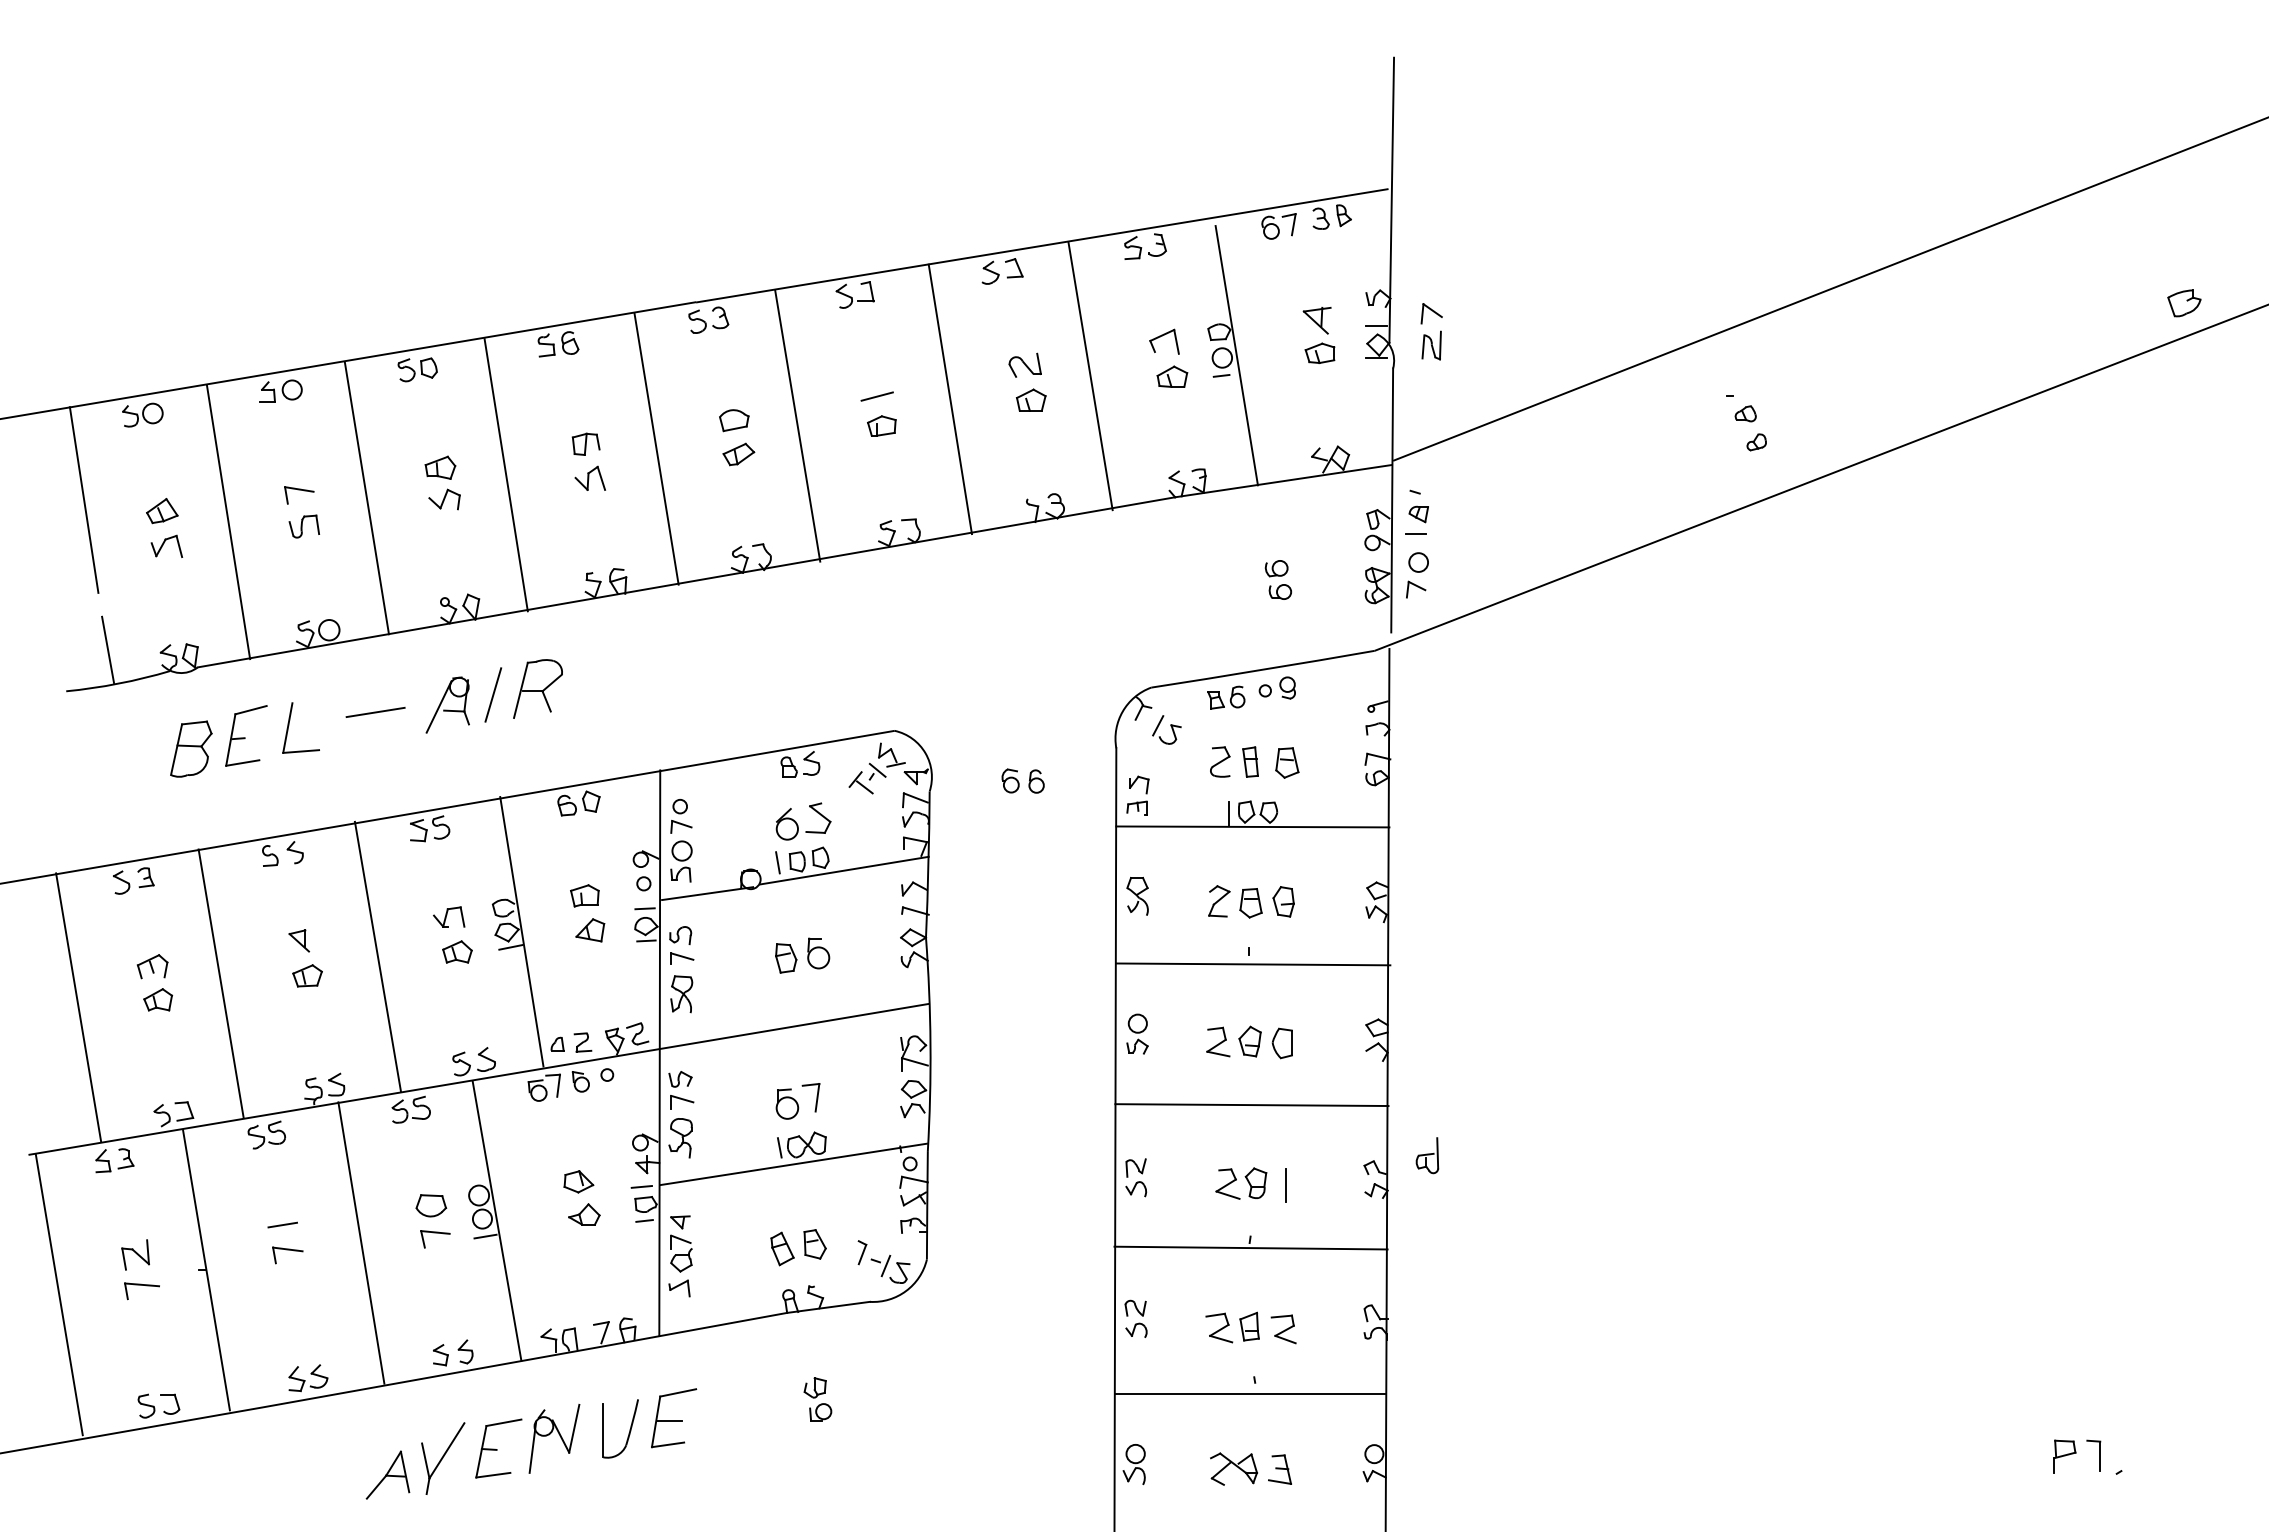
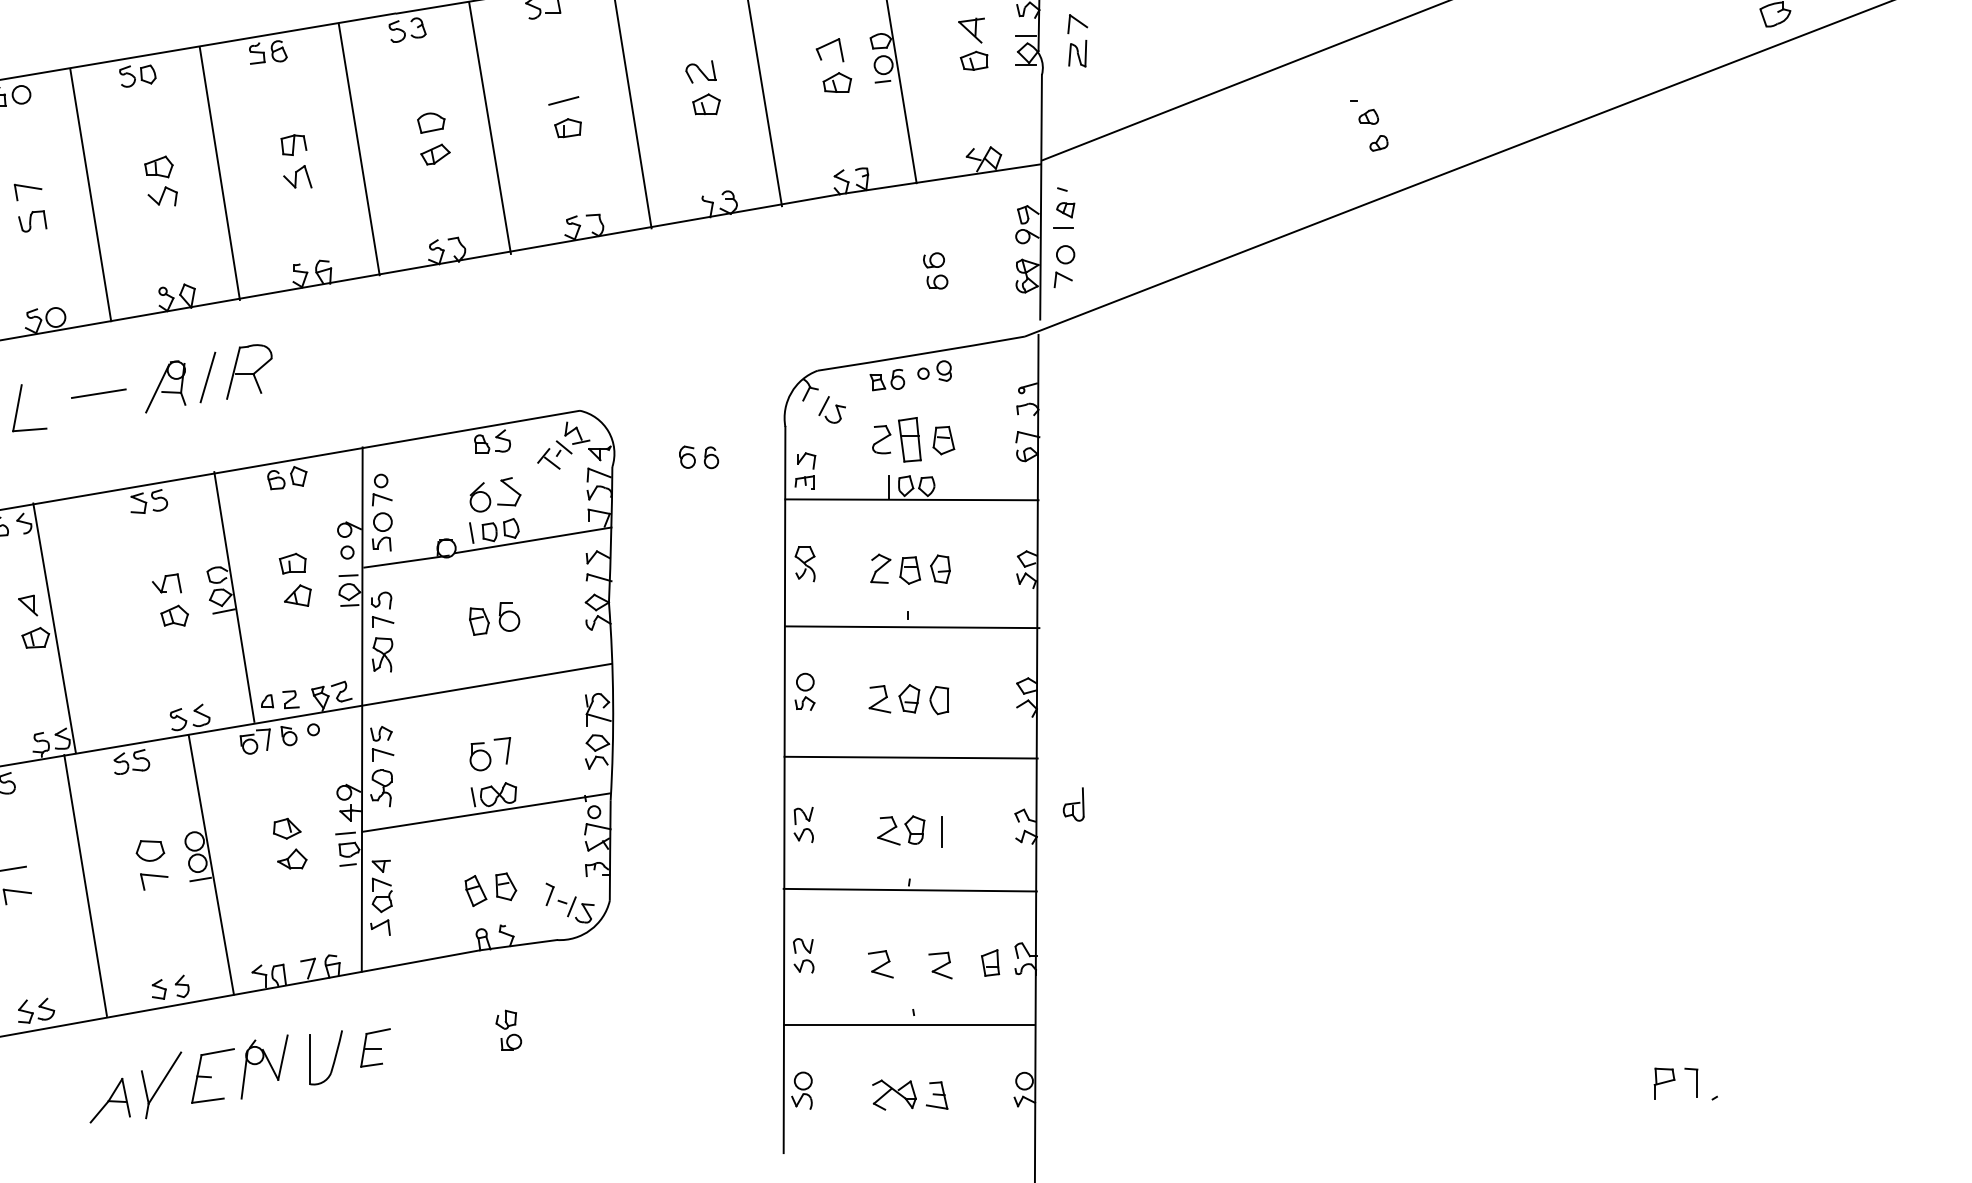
part: (1250, 761) -> (909, 439), size x1.6
line: (377, 956) -> (54, 628), moved
part: (1249, 1326) -> (990, 962), moved
part: (674, 1418) -> (375, 1048), size x0.7

